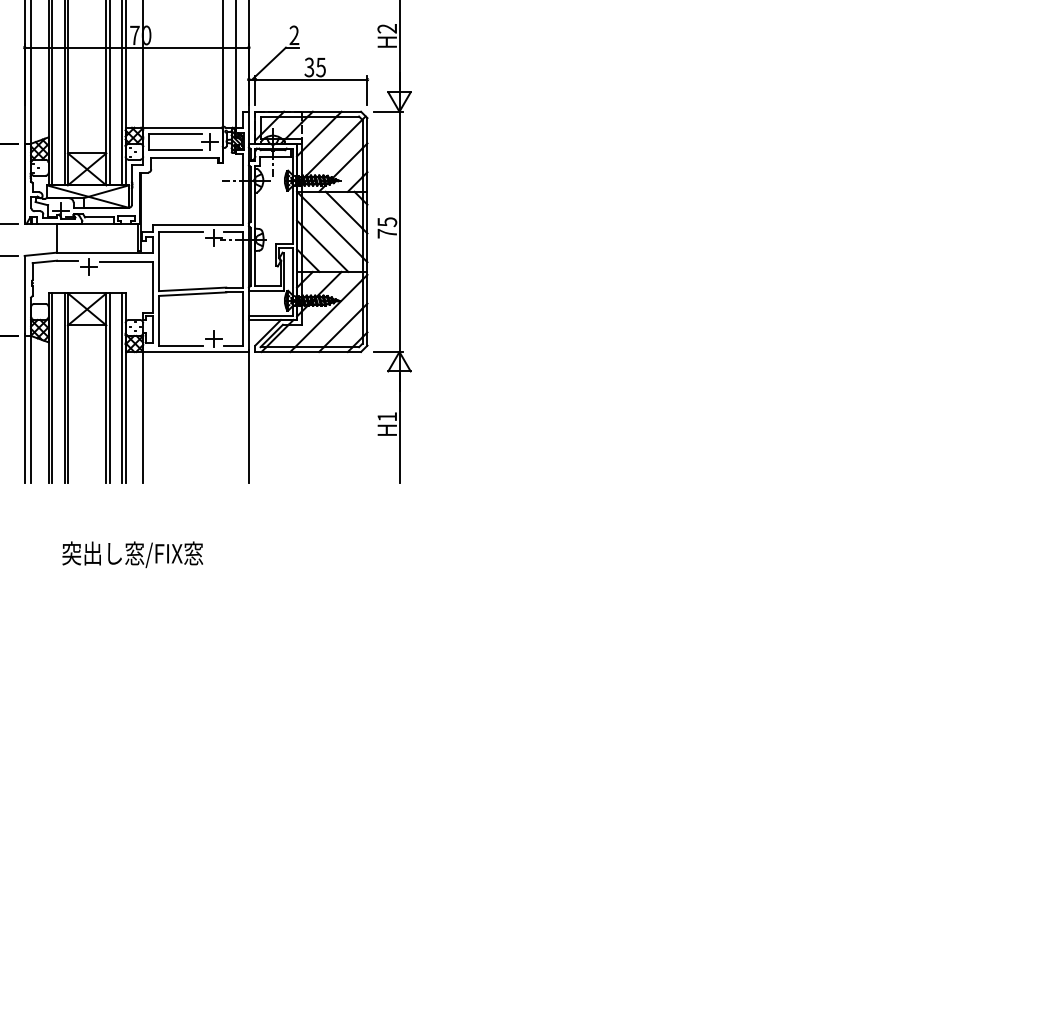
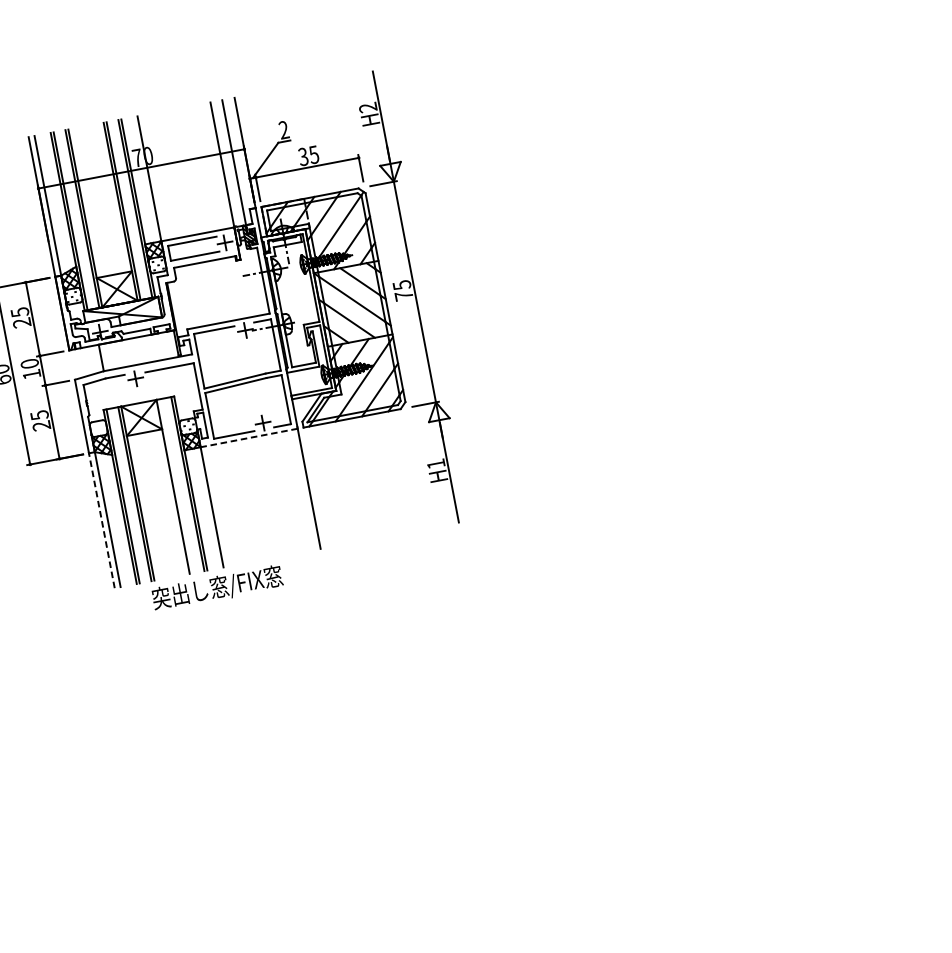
line: (196, 352) -> (249, 438), solid -> dashed
line: (109, 387) -> (175, 485), removed
line: (24, 408) -> (101, 519), solid -> dashed
text: (132, 554) -> (217, 588), moved

